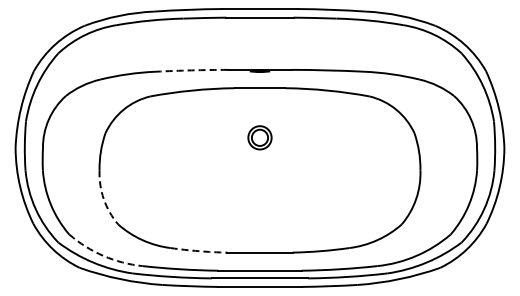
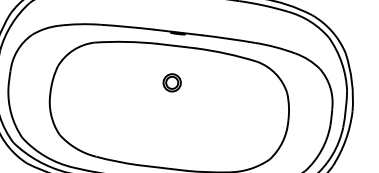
arc: (191, 70) -> (127, 26), dashed -> solid
arc: (103, 199) -> (50, 114), dashed -> solid
arc: (198, 251) -> (116, 161), dashed -> solid
arc: (103, 255) -> (45, 156), dashed -> solid

